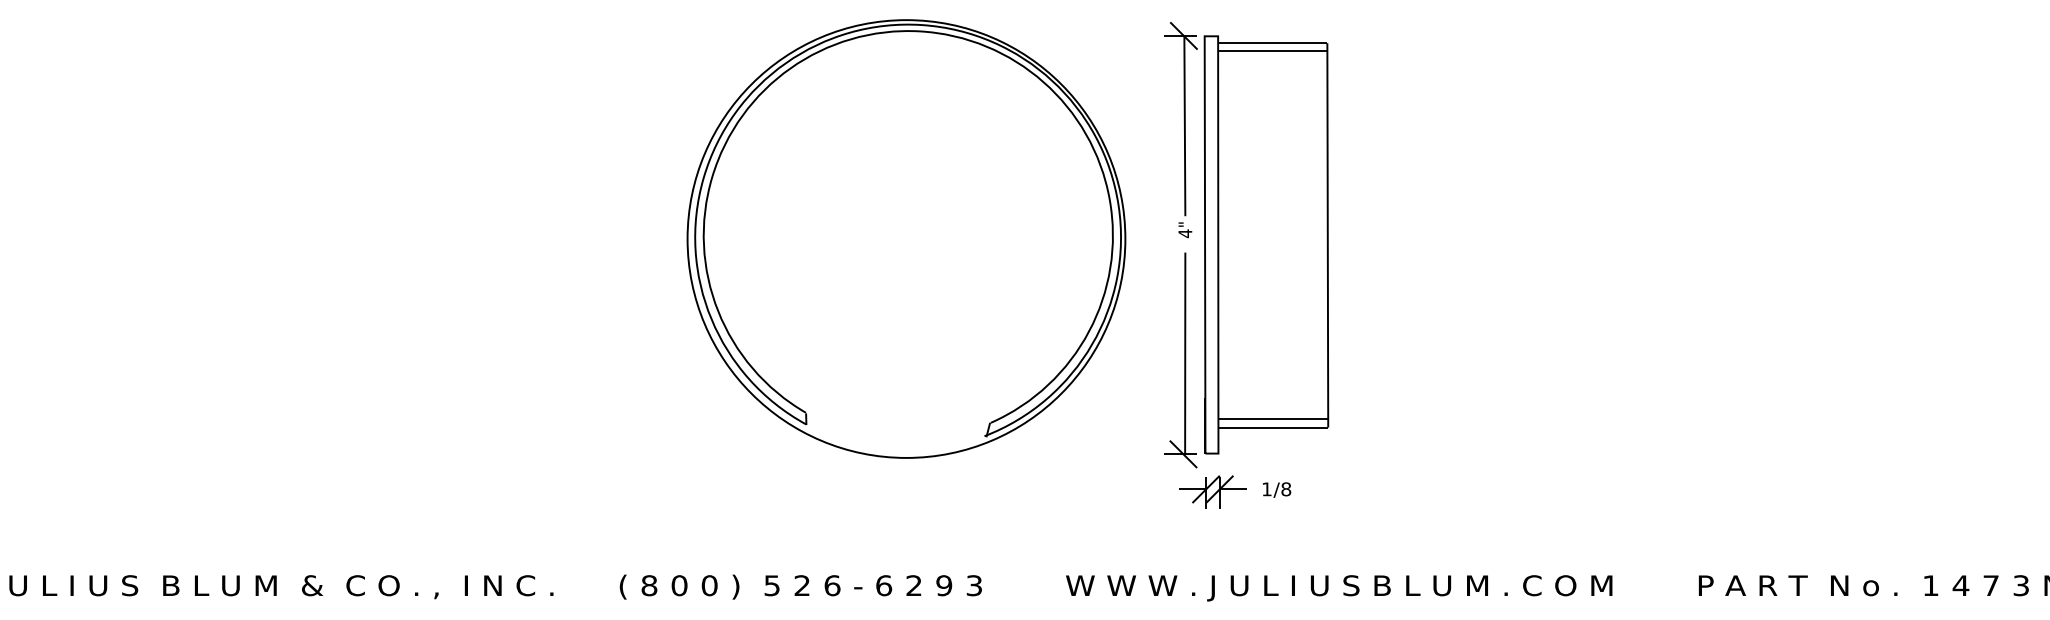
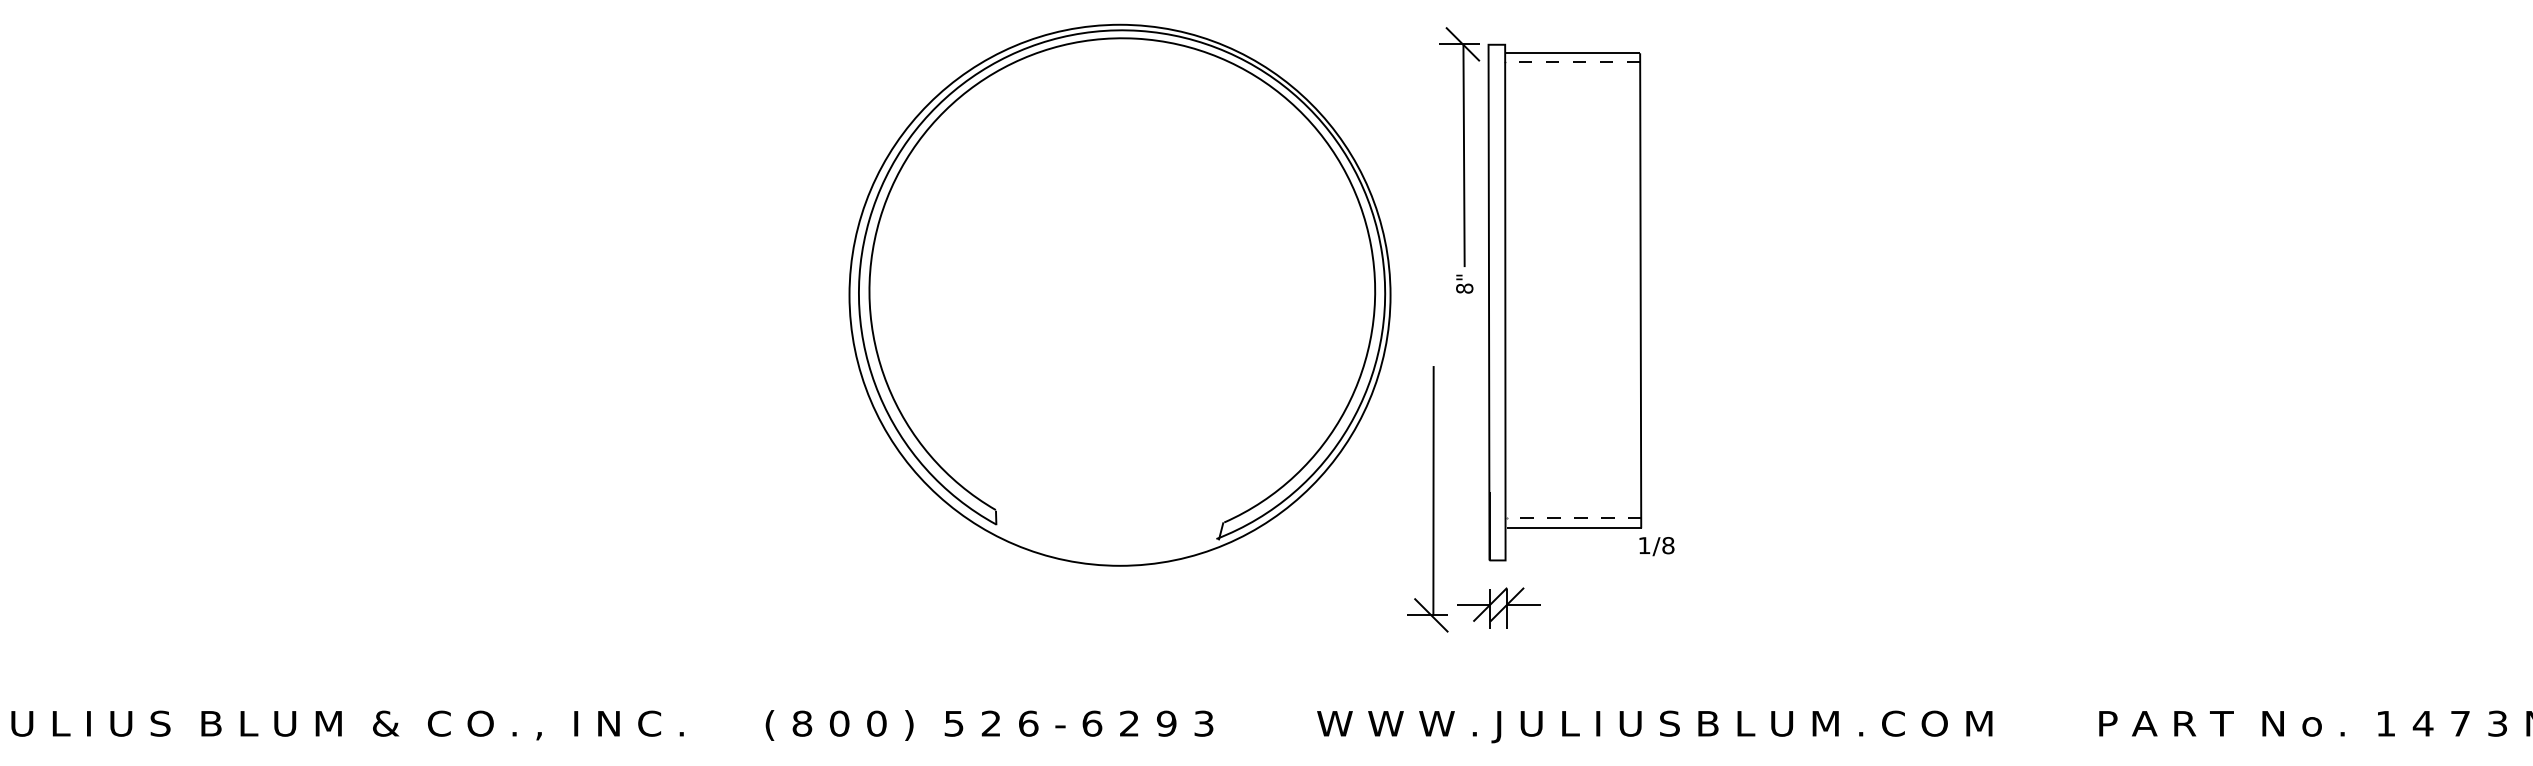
line: (1272, 50) -> (1572, 62), solid -> dashed
text: (1185, 233) -> (1464, 288), 4" -> 8"
part: (1180, 360) -> (1427, 499), moved
line: (1273, 418) -> (1573, 517), solid -> dashed
text: (1276, 490) -> (1656, 546), moved

